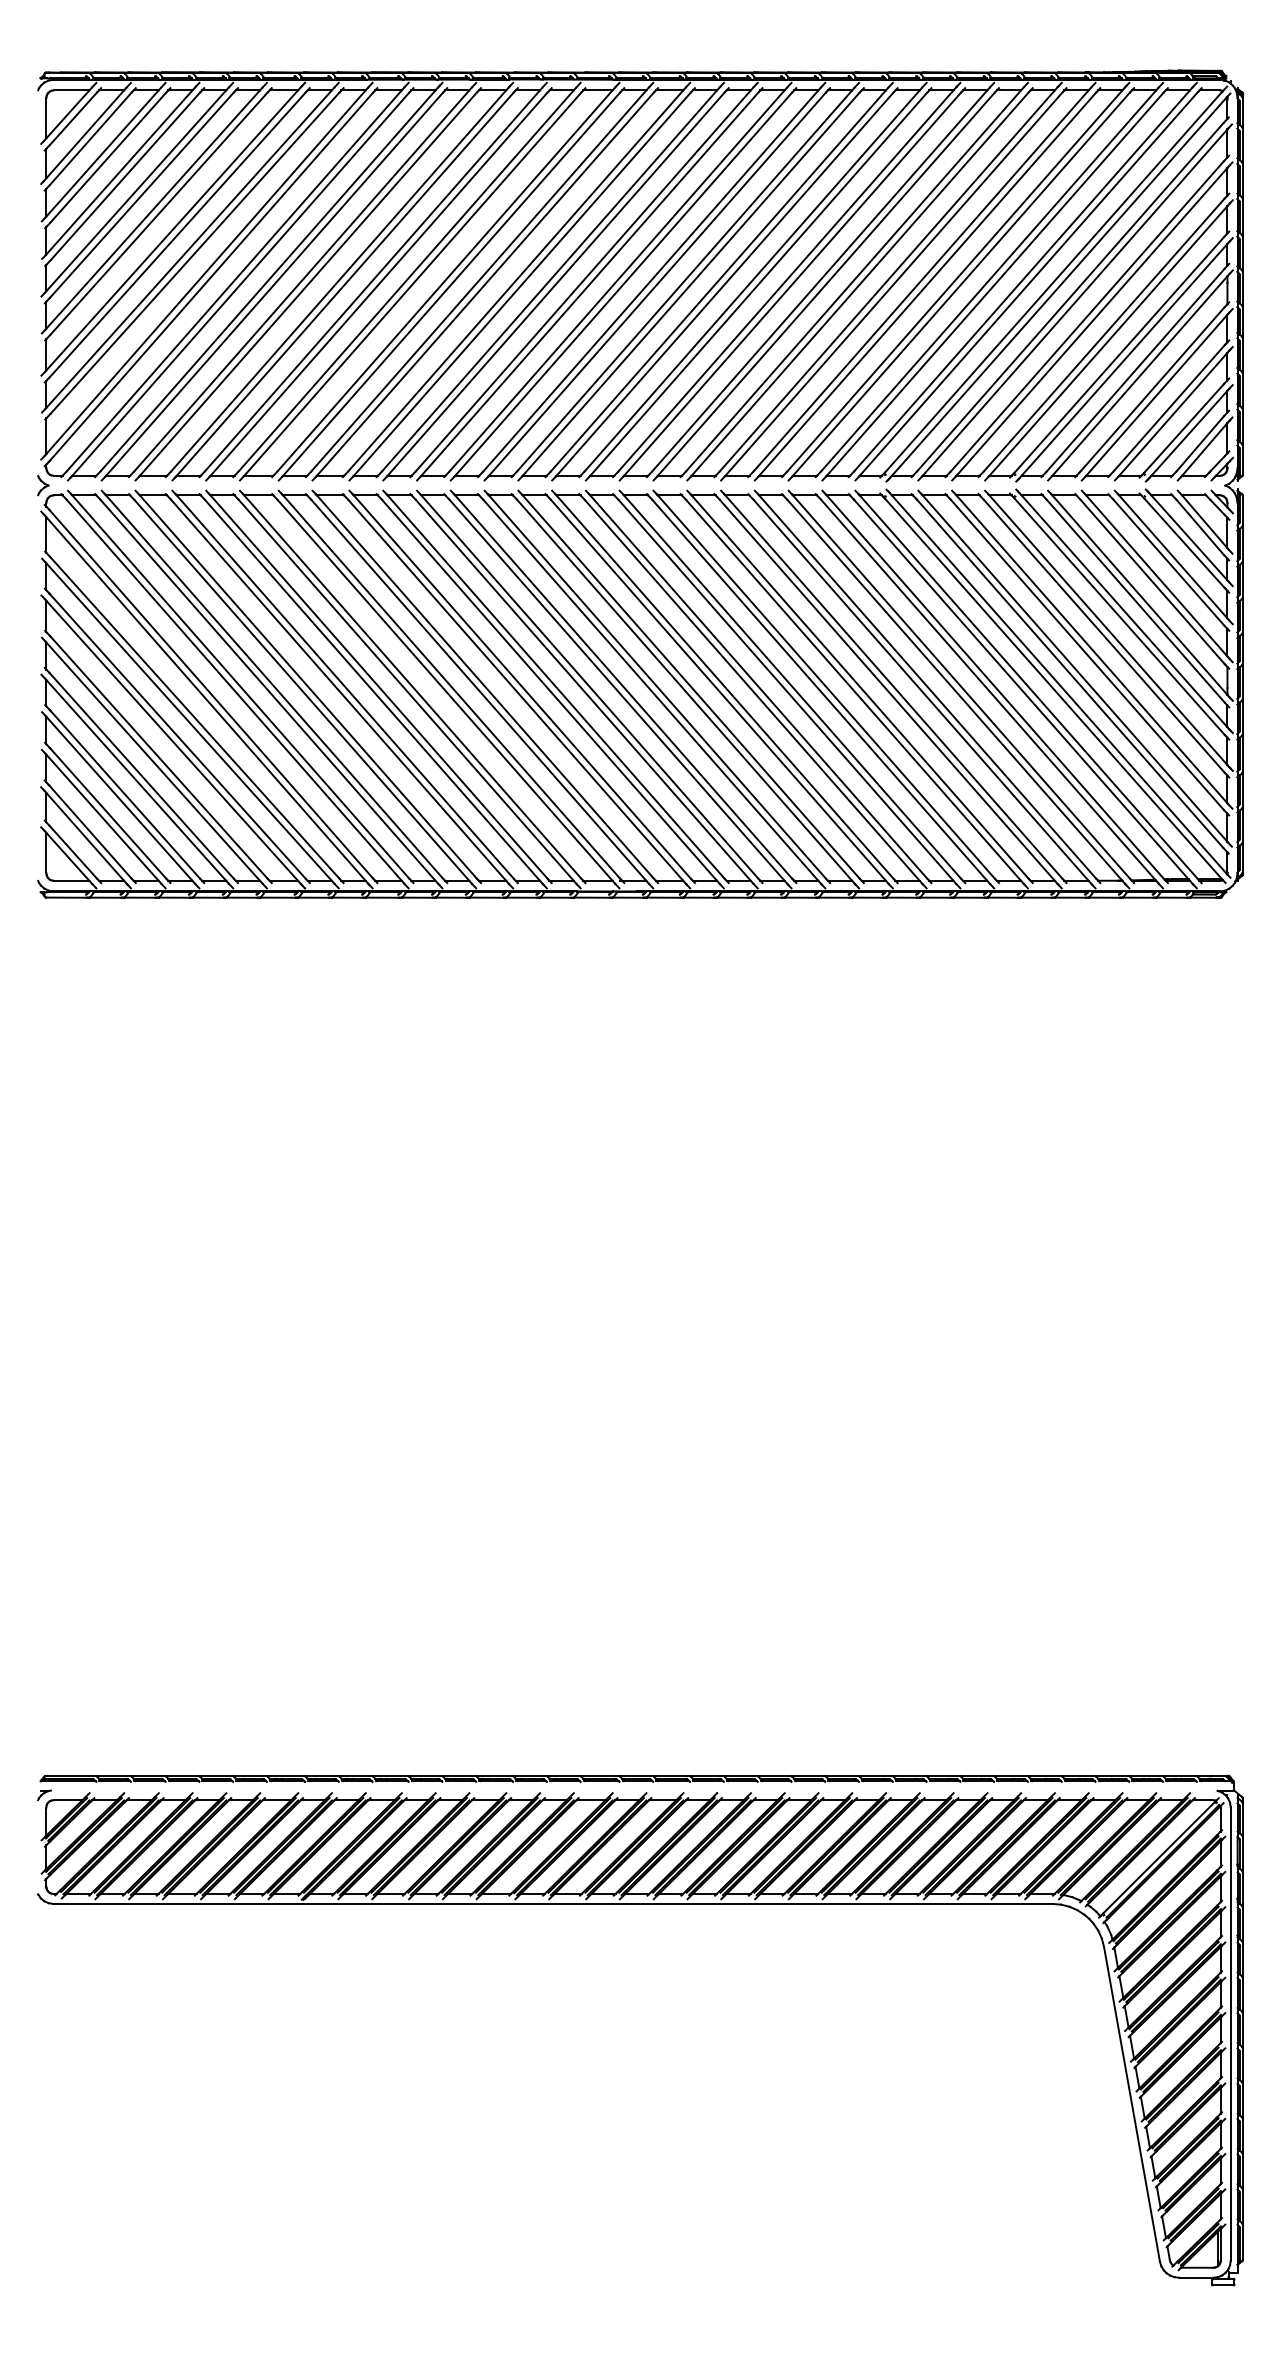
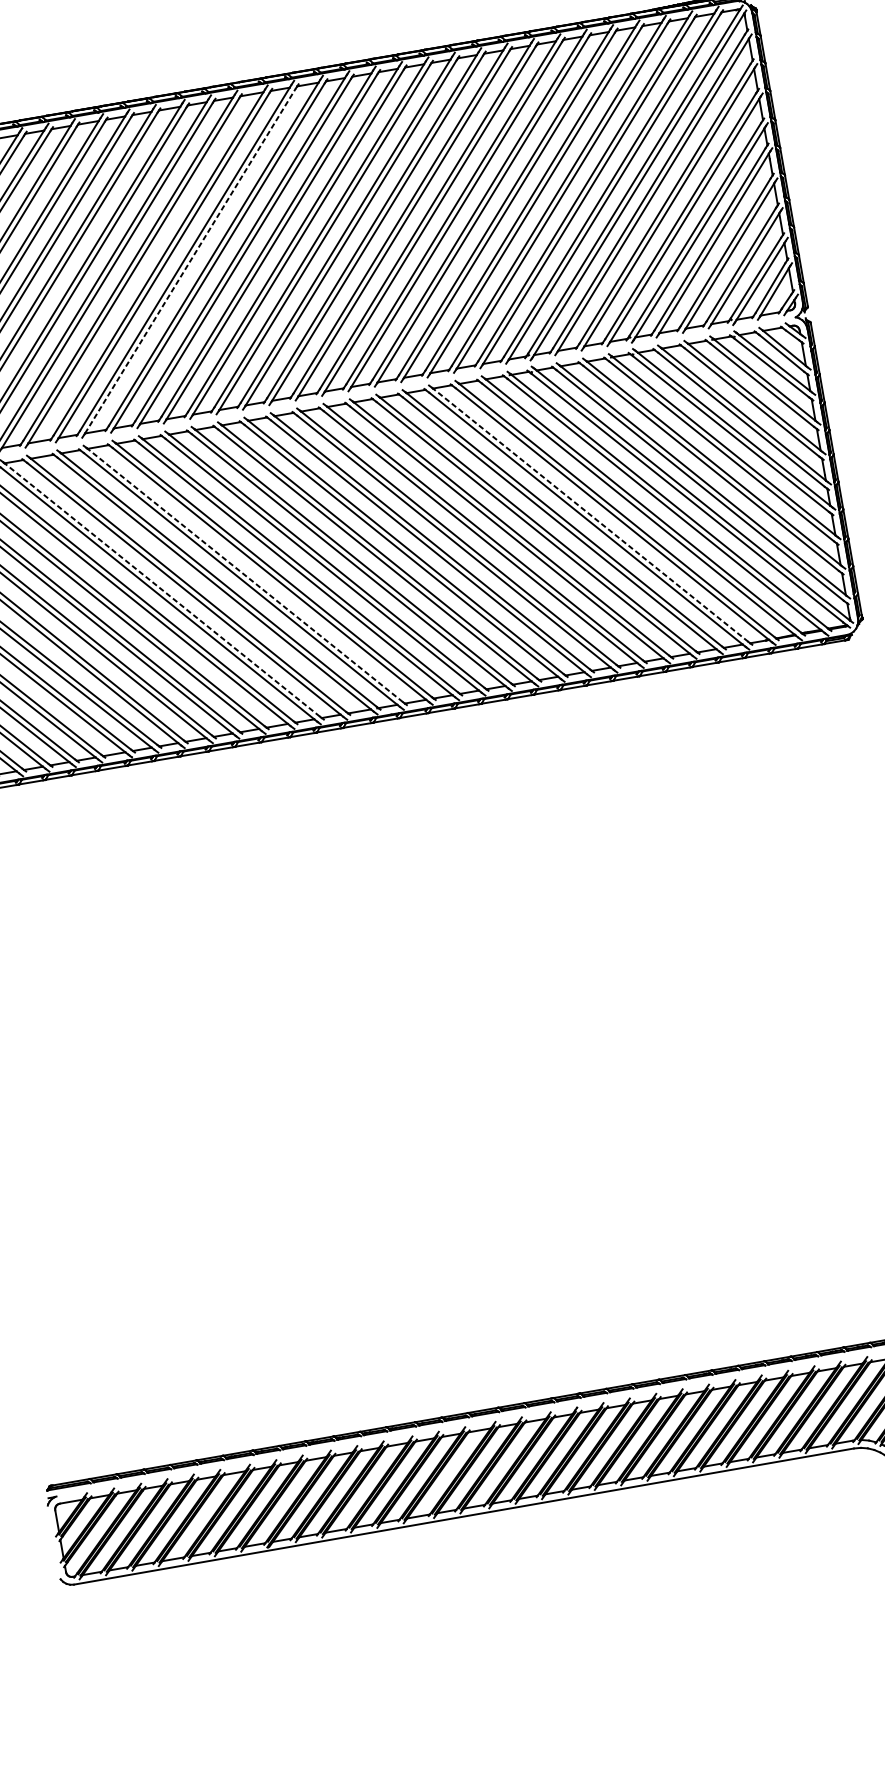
line: (485, 283) -> (190, 260), solid -> dashed
line: (378, 686) -> (161, 589), solid -> dashed
line: (485, 686) -> (245, 575), solid -> dashed
line: (927, 686) -> (590, 514), solid -> dashed

